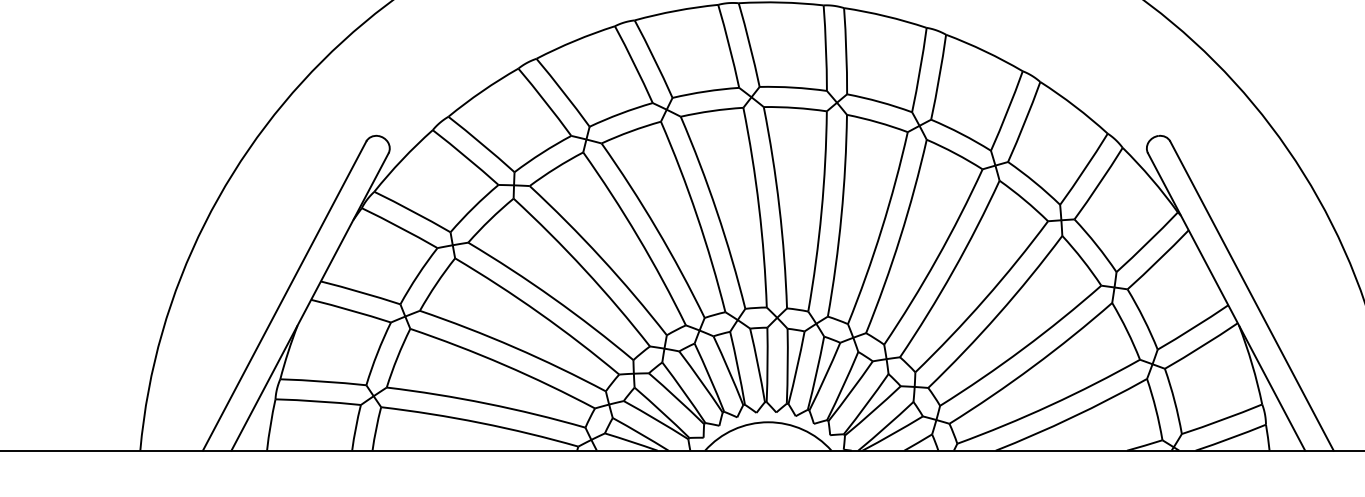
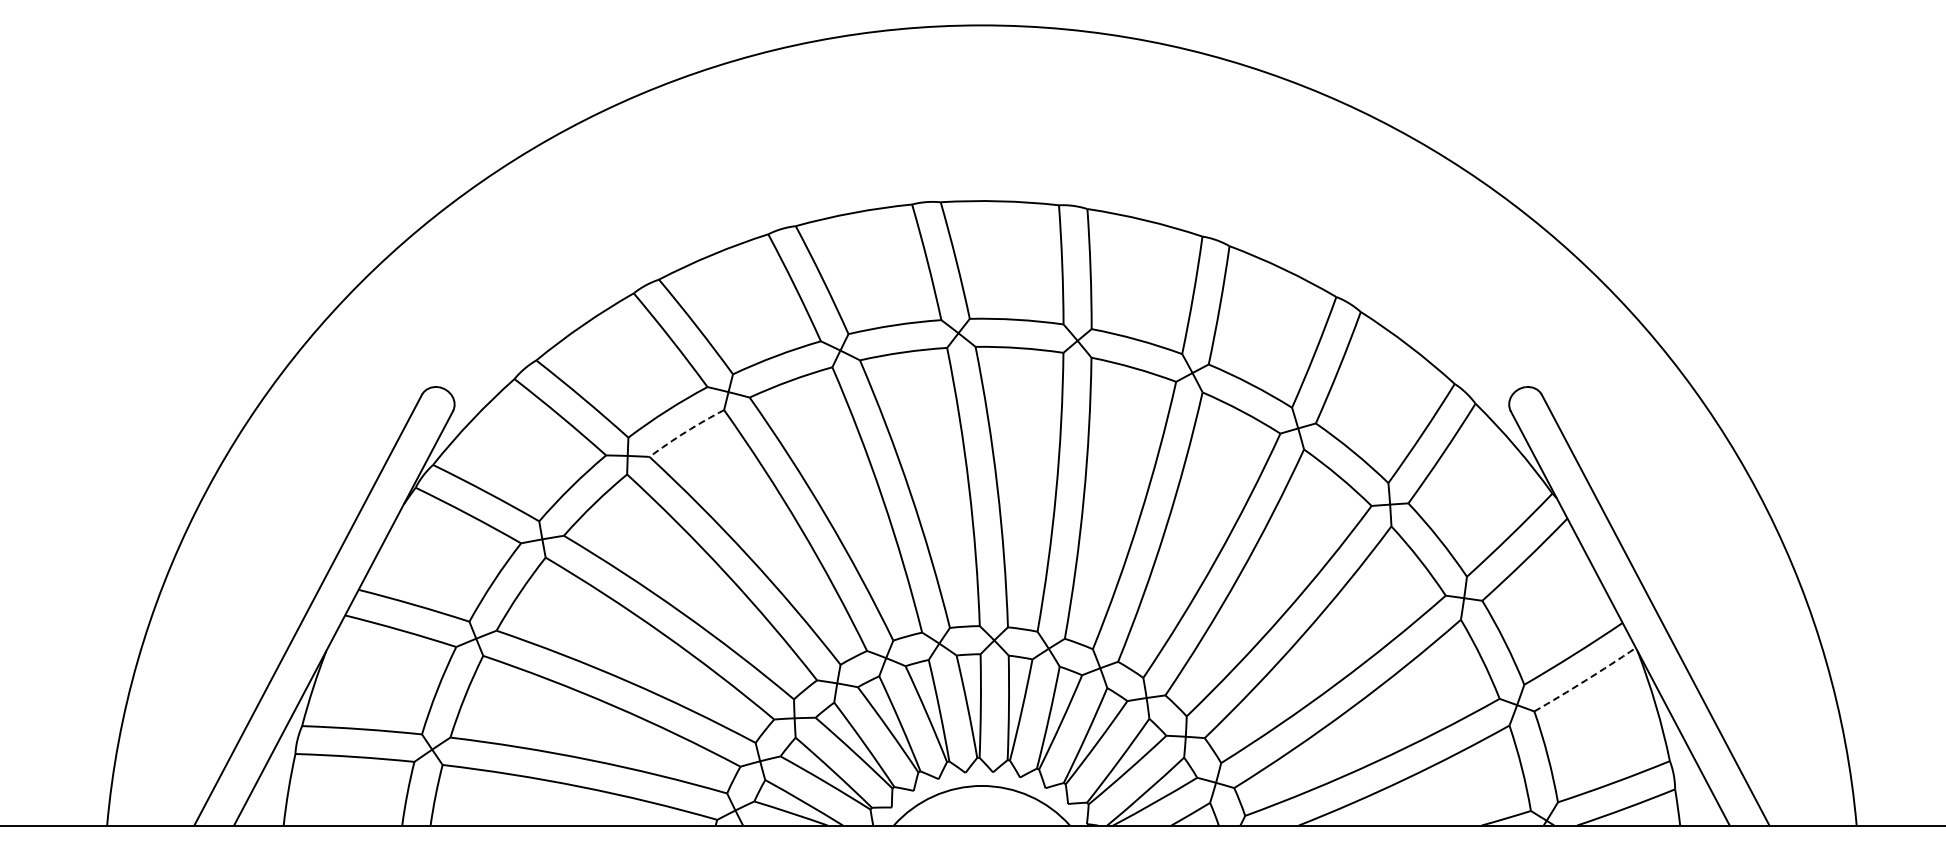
arc: (555, 168) -> (685, 432), solid -> dashed
arc: (1201, 346) -> (1585, 680), solid -> dashed

